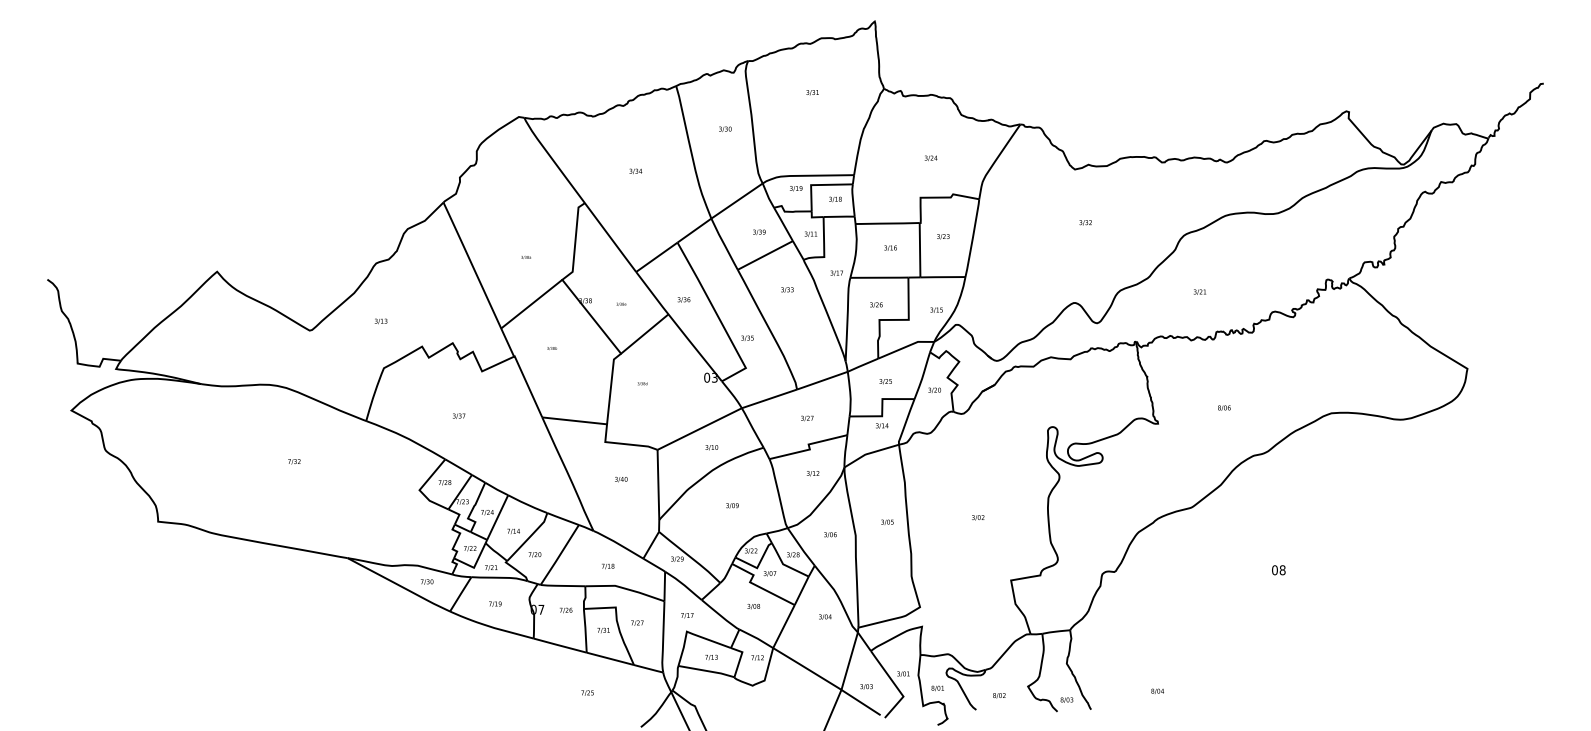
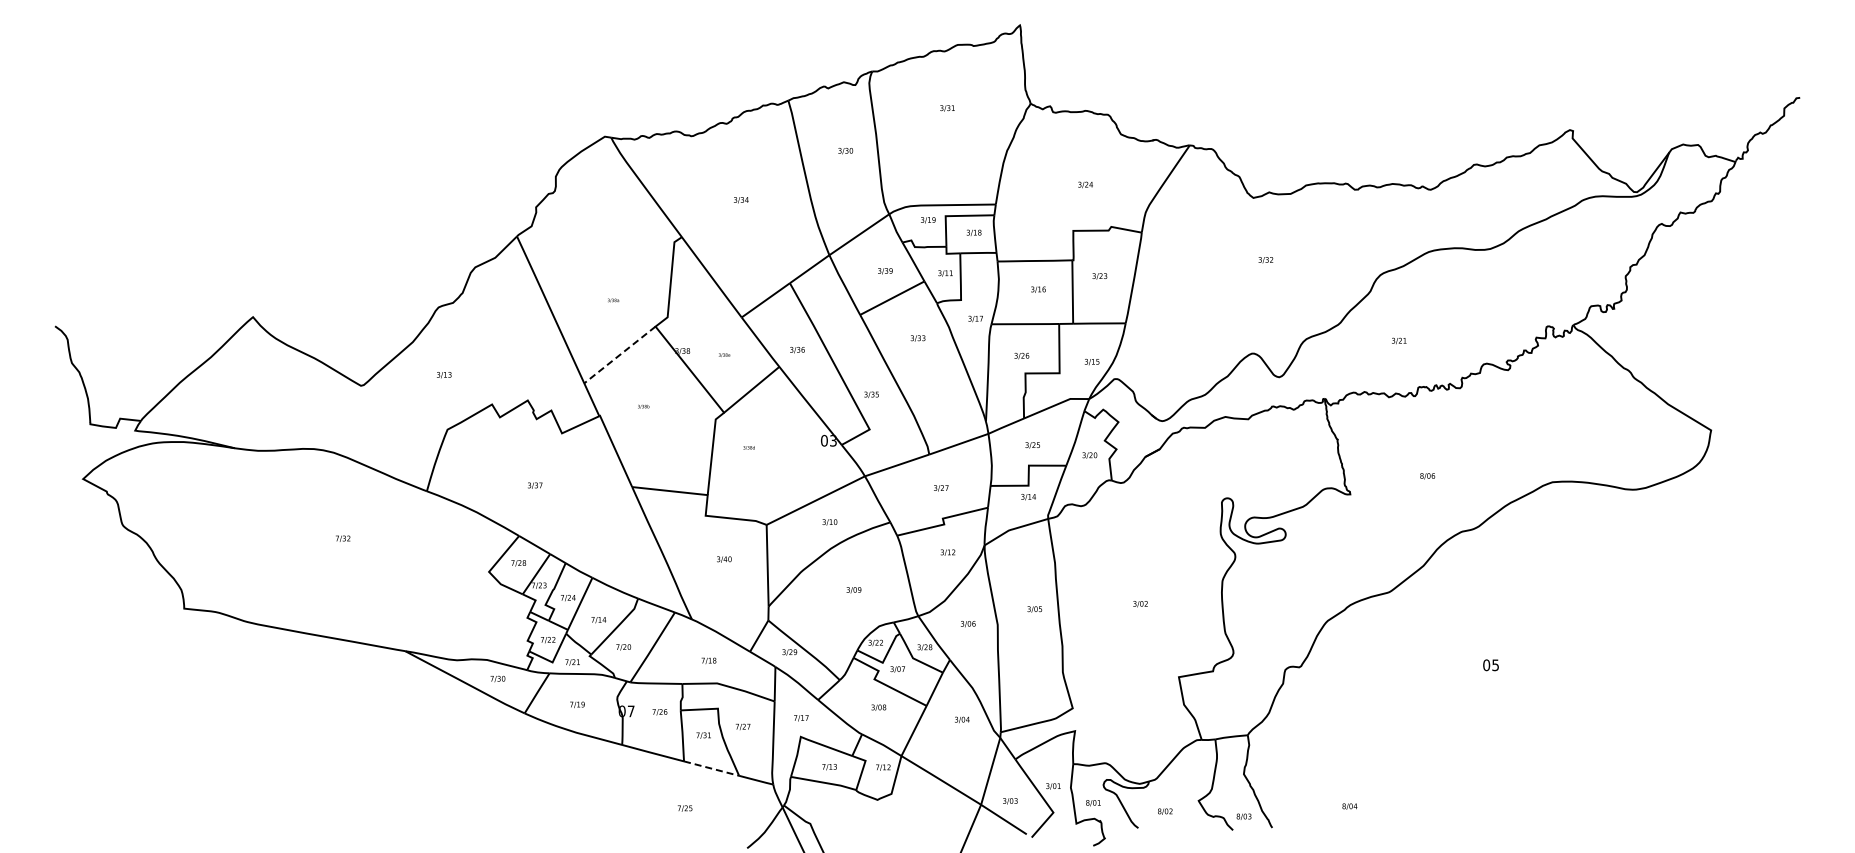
line: (531, 303) -> (619, 354), solid -> dashed
text: (1282, 570) -> (1495, 665), 08 -> 05
line: (611, 658) -> (712, 768), solid -> dashed

